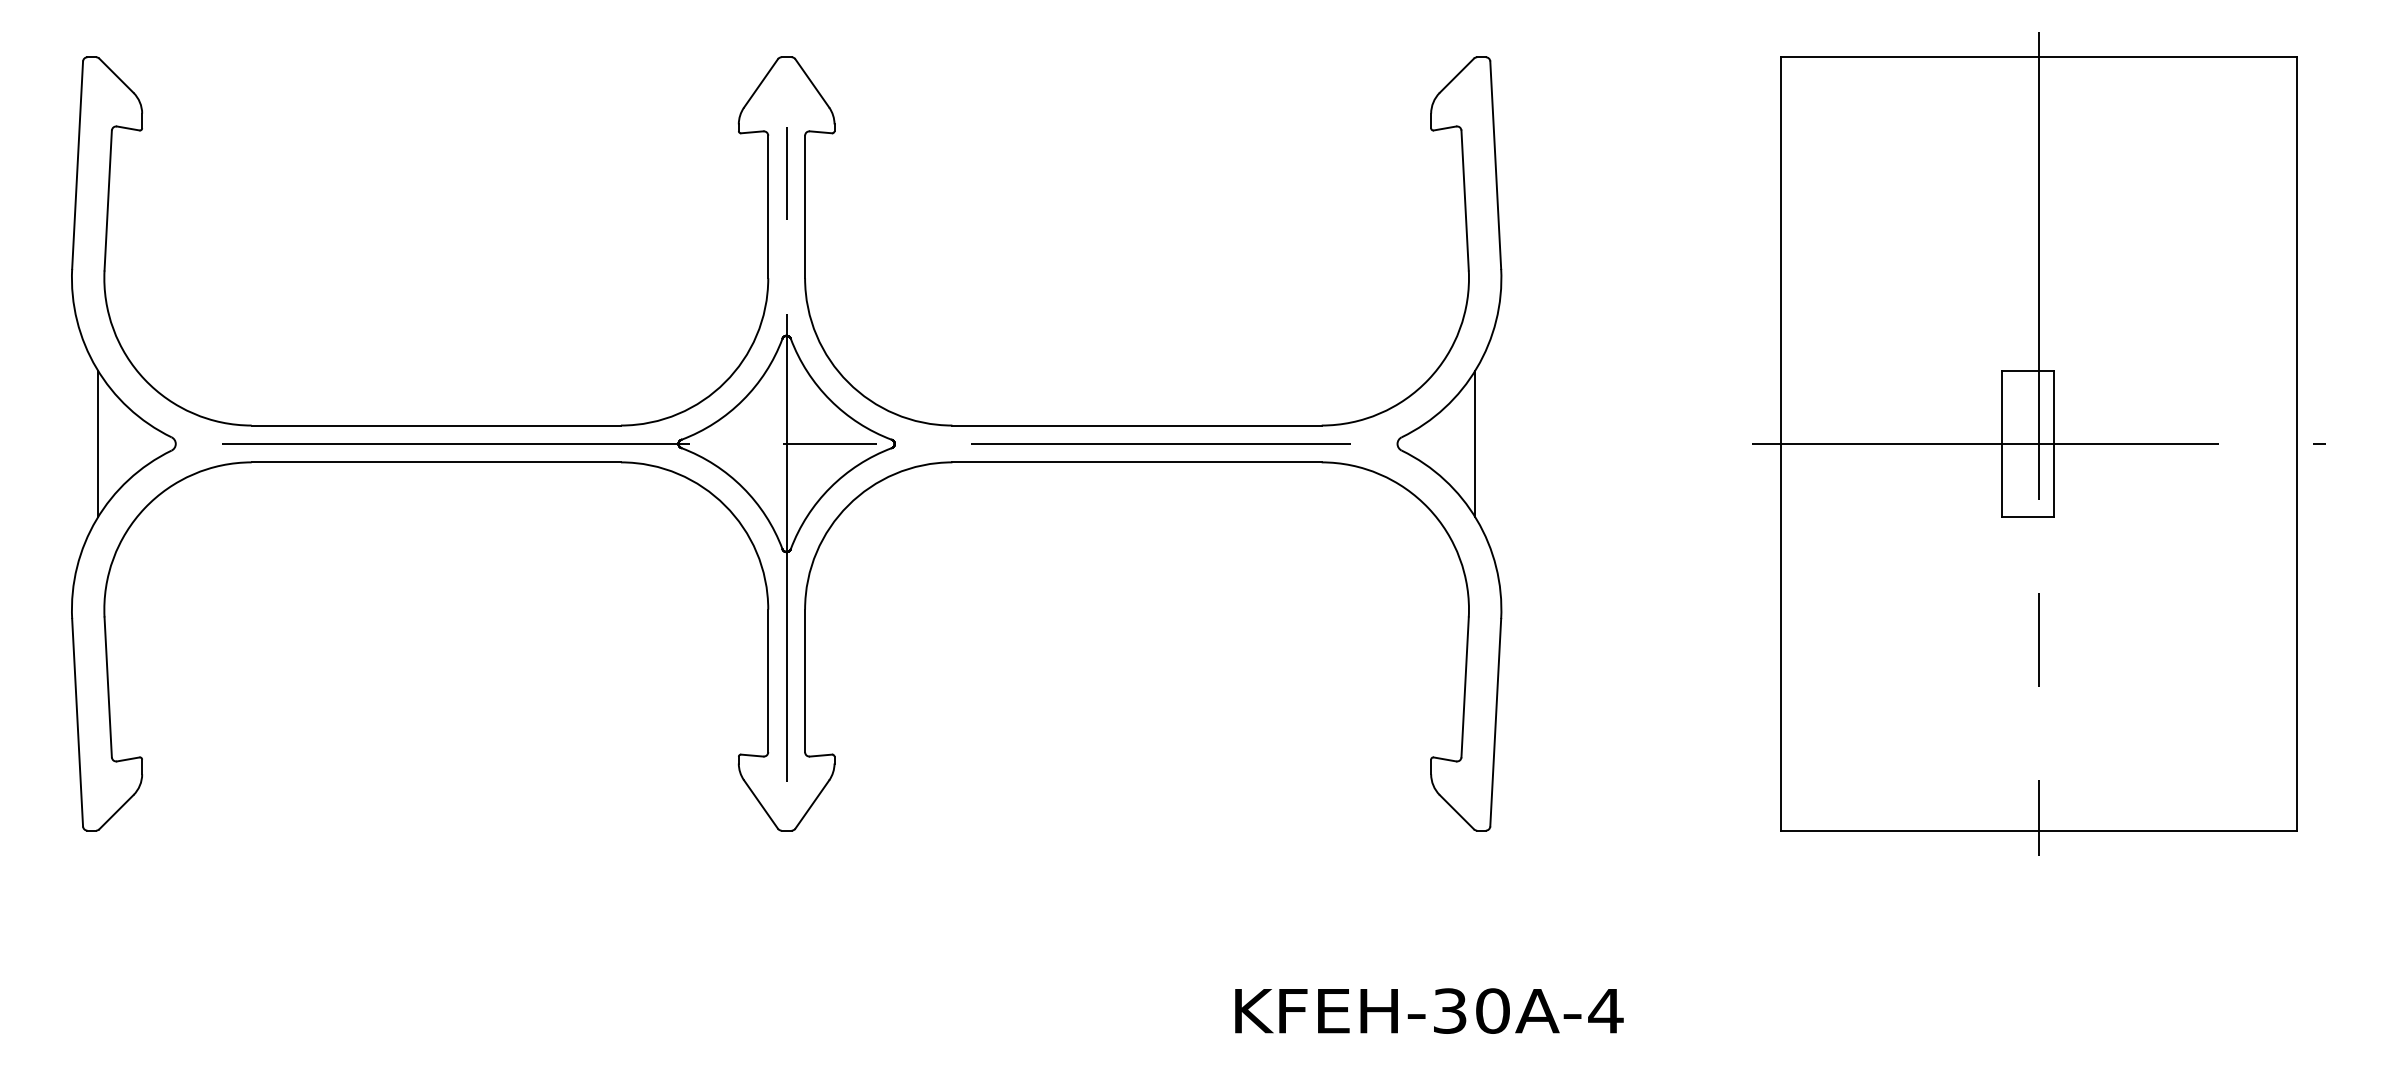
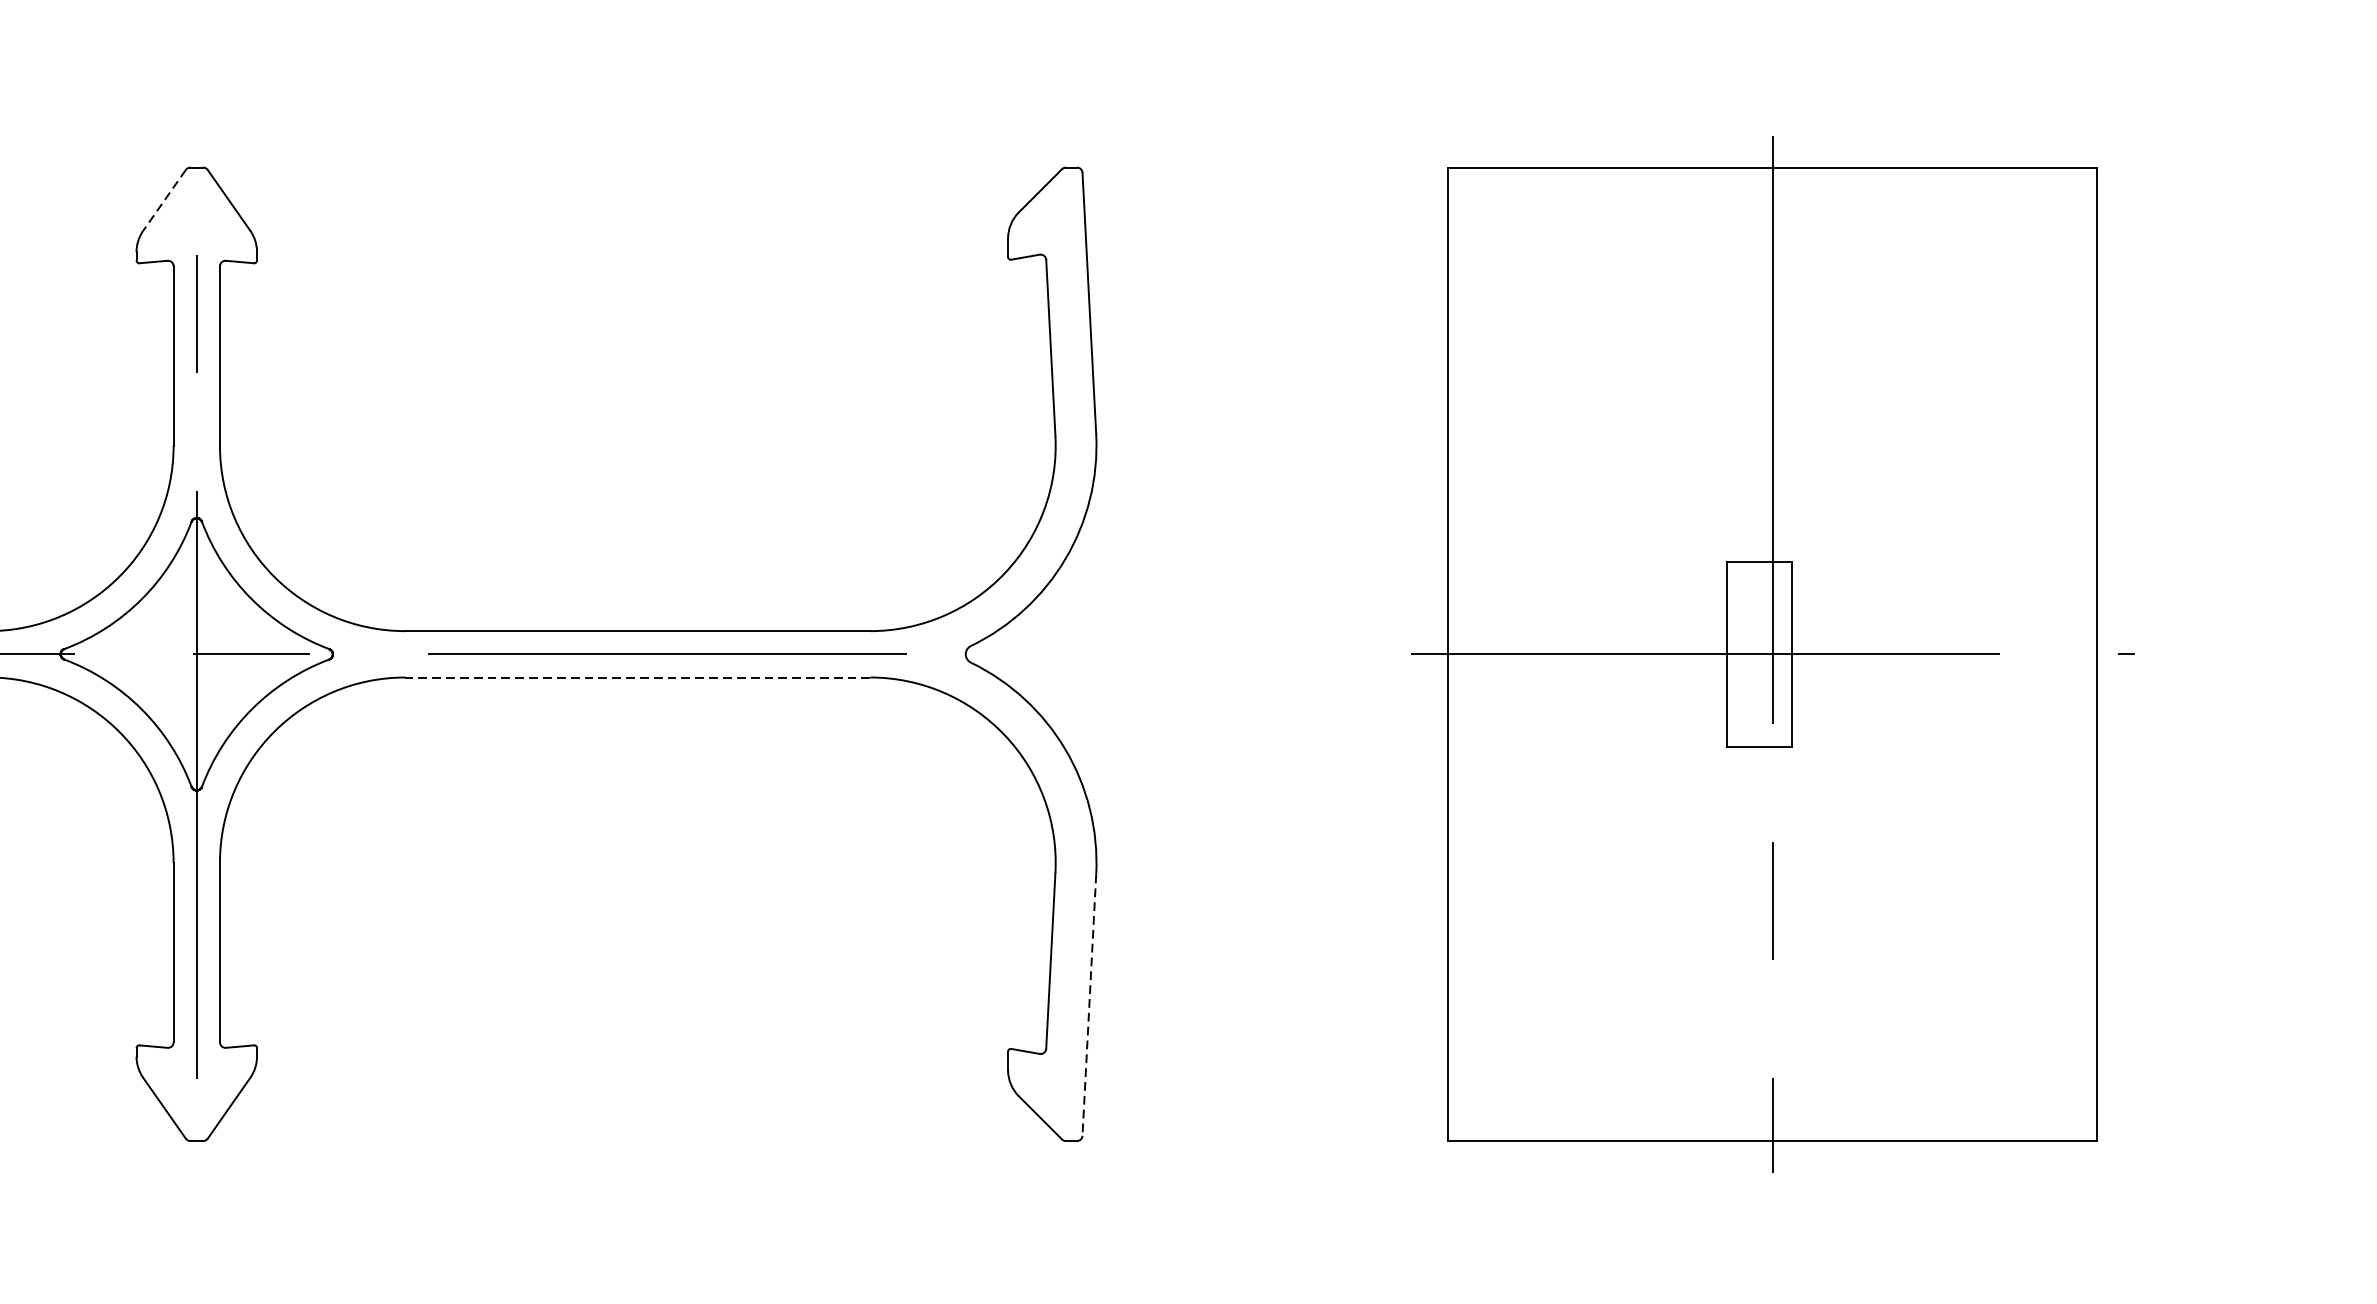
line: (761, 83) -> (165, 200), solid -> dashed
line: (1475, 443) -> (1063, 653), removed
line: (1137, 462) -> (638, 677), solid -> dashed
line: (1495, 722) -> (1089, 1004), solid -> dashed

